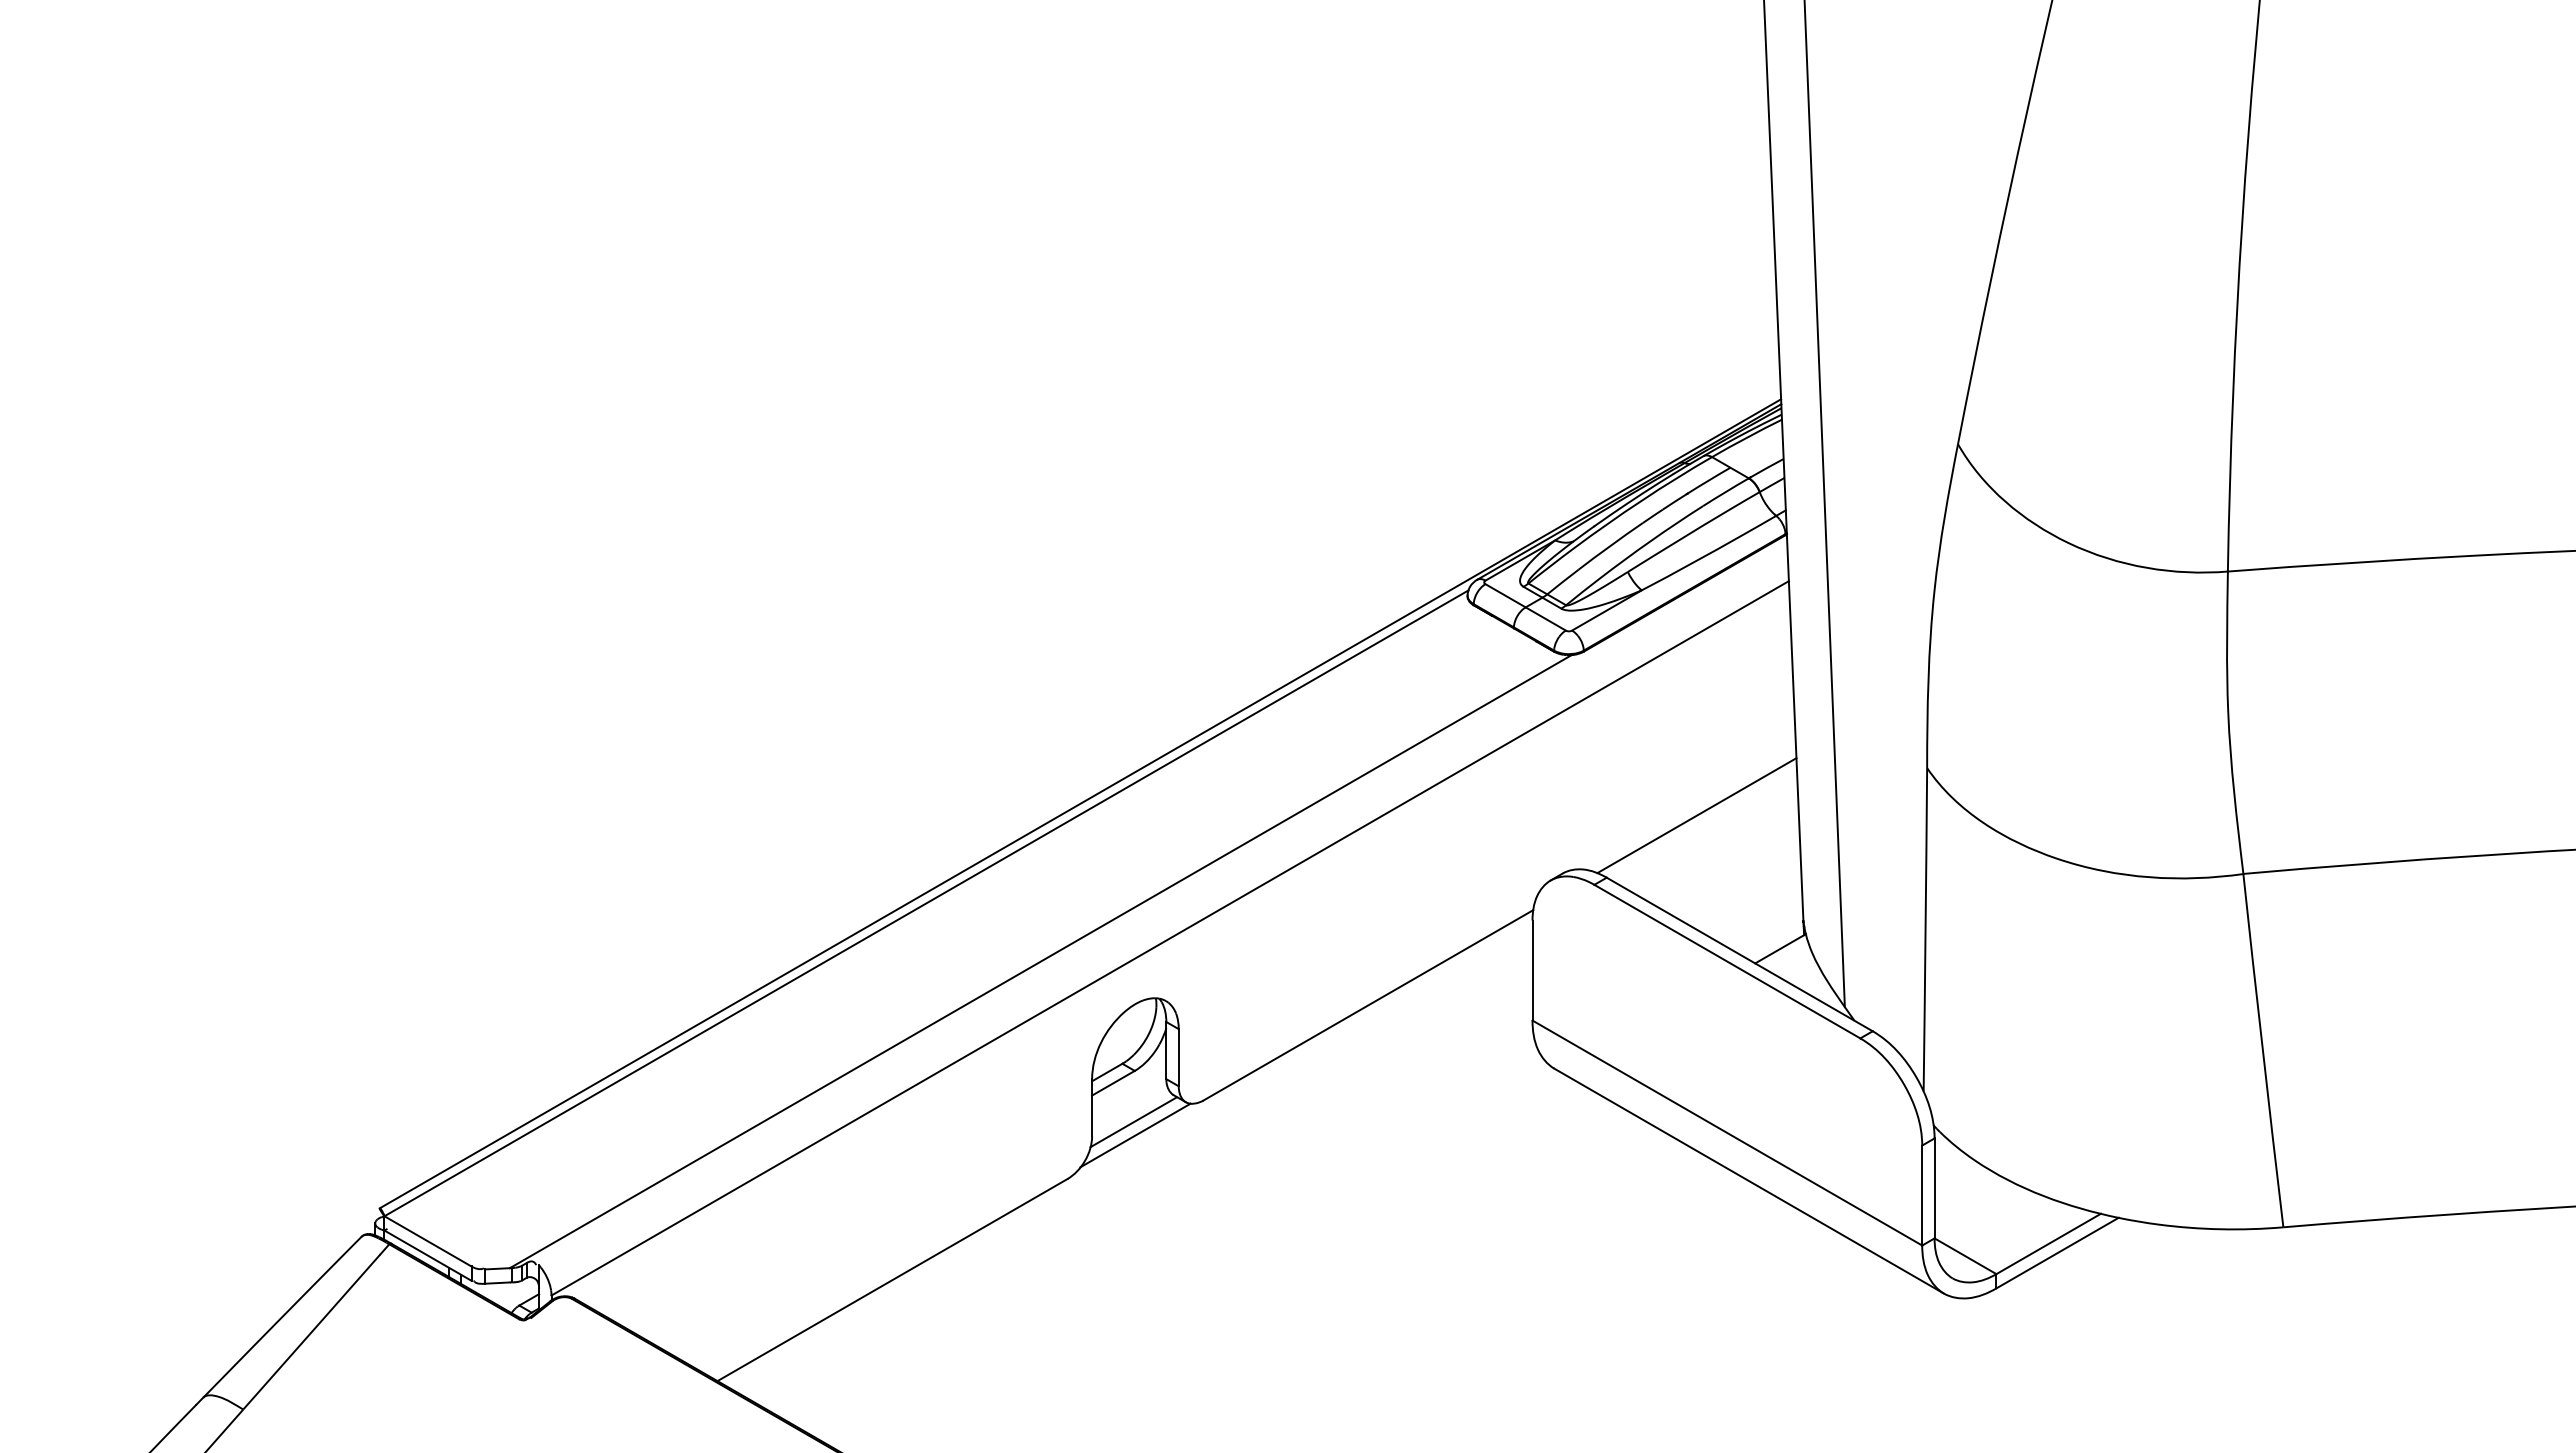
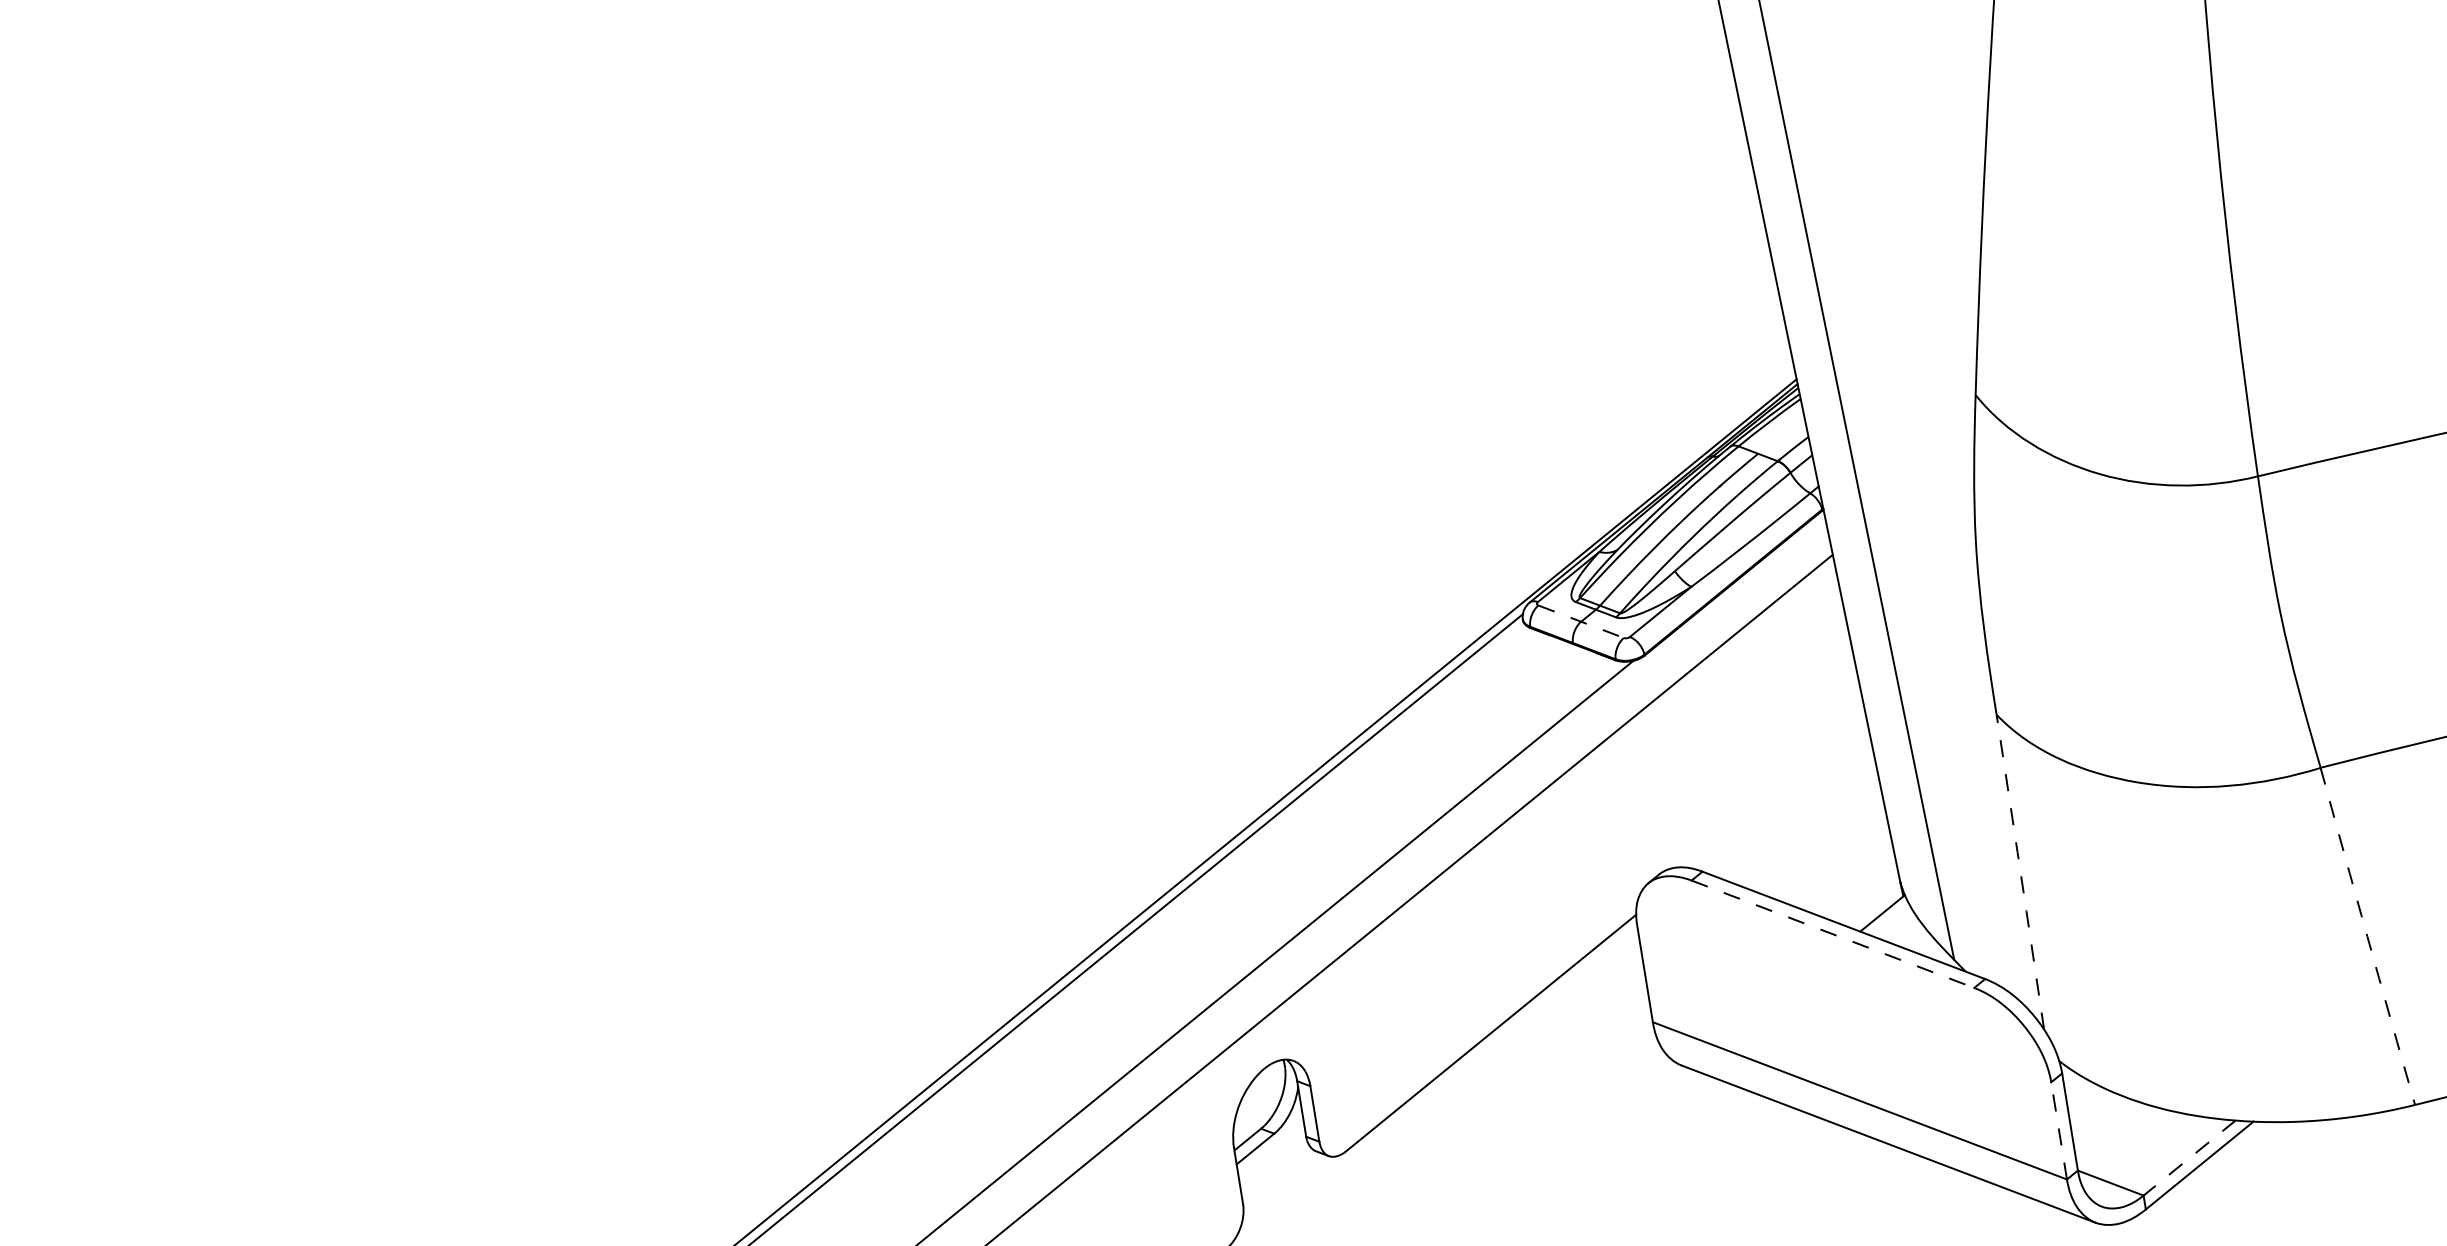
line: (1526, 607) -> (1581, 621), solid -> dashed
line: (1696, 815) -> (1779, 797), removed
arc: (1925, 929) -> (2020, 871), solid -> dashed
line: (1727, 961) -> (1833, 934), solid -> dashed
arc: (2262, 1050) -> (2366, 936), solid -> dashed
line: (1133, 1122) -> (1281, 1184), removed
line: (1135, 1135) -> (1285, 1196), removed
line: (1922, 1195) -> (2059, 1130), solid -> dashed
line: (2048, 1244) -> (2189, 1158), solid -> dashed

